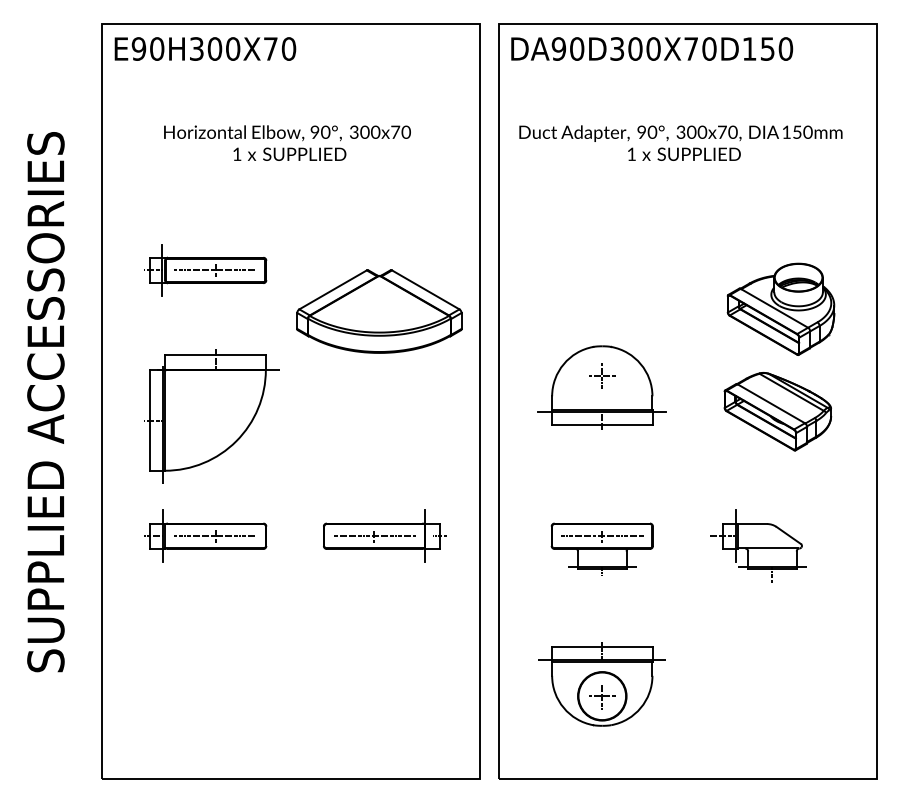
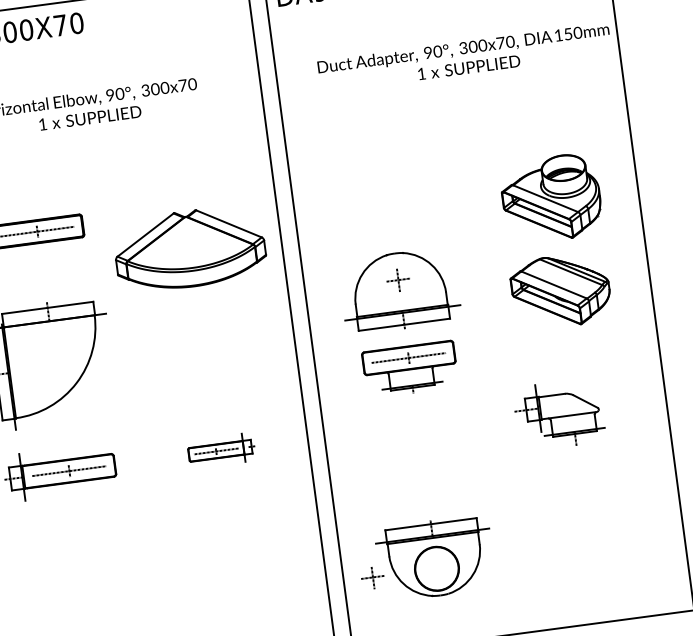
text: (680, 142) -> (464, 57), moved
part: (384, 535) -> (221, 450), size x0.6
part: (601, 548) -> (409, 369), moved
part: (602, 697) -> (373, 578), moved

